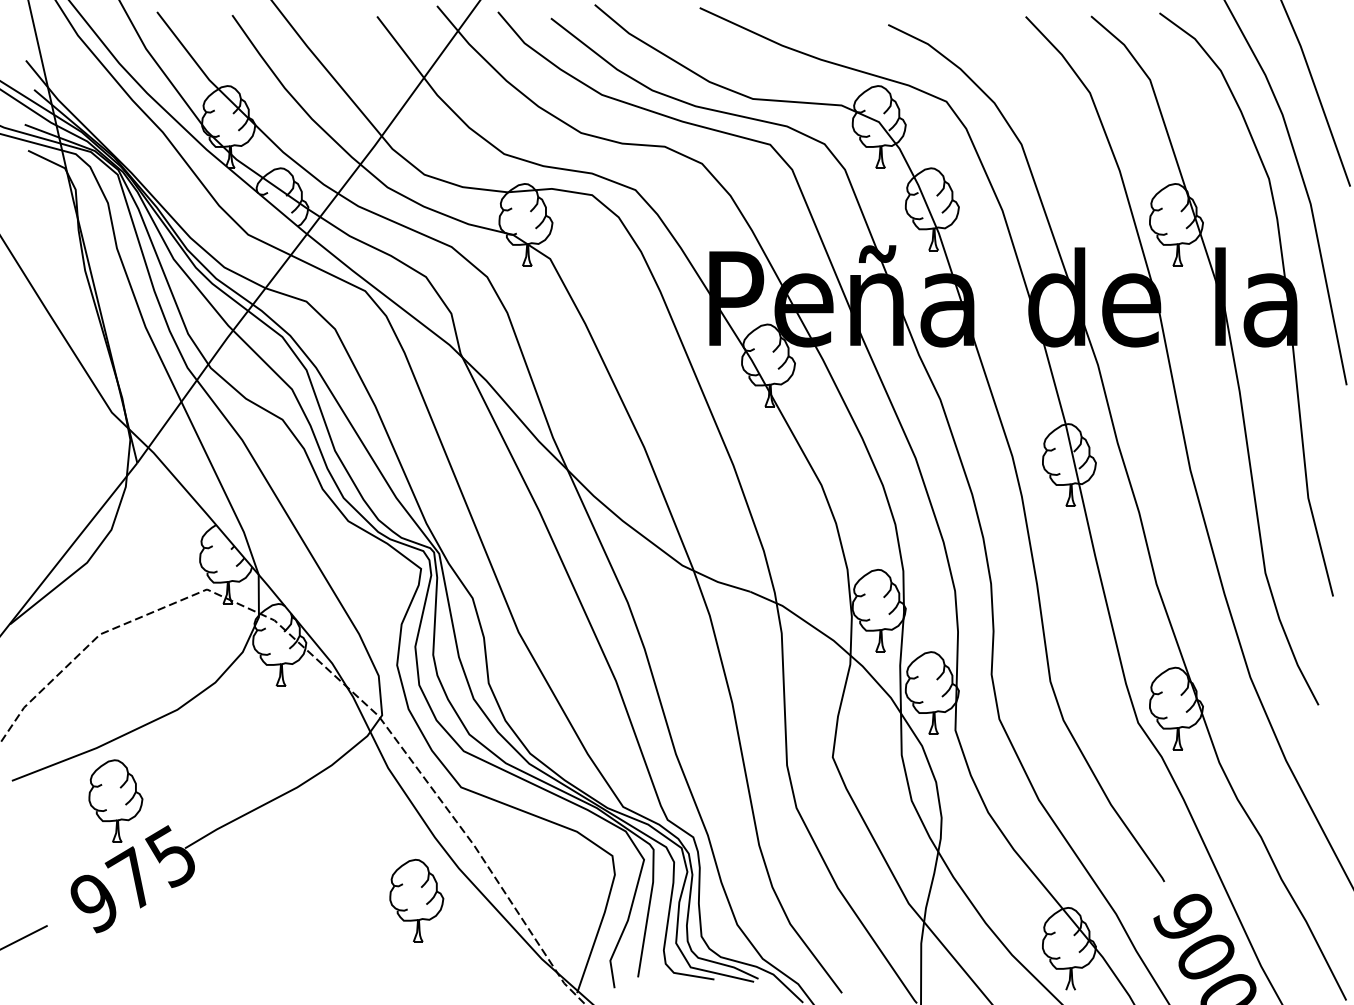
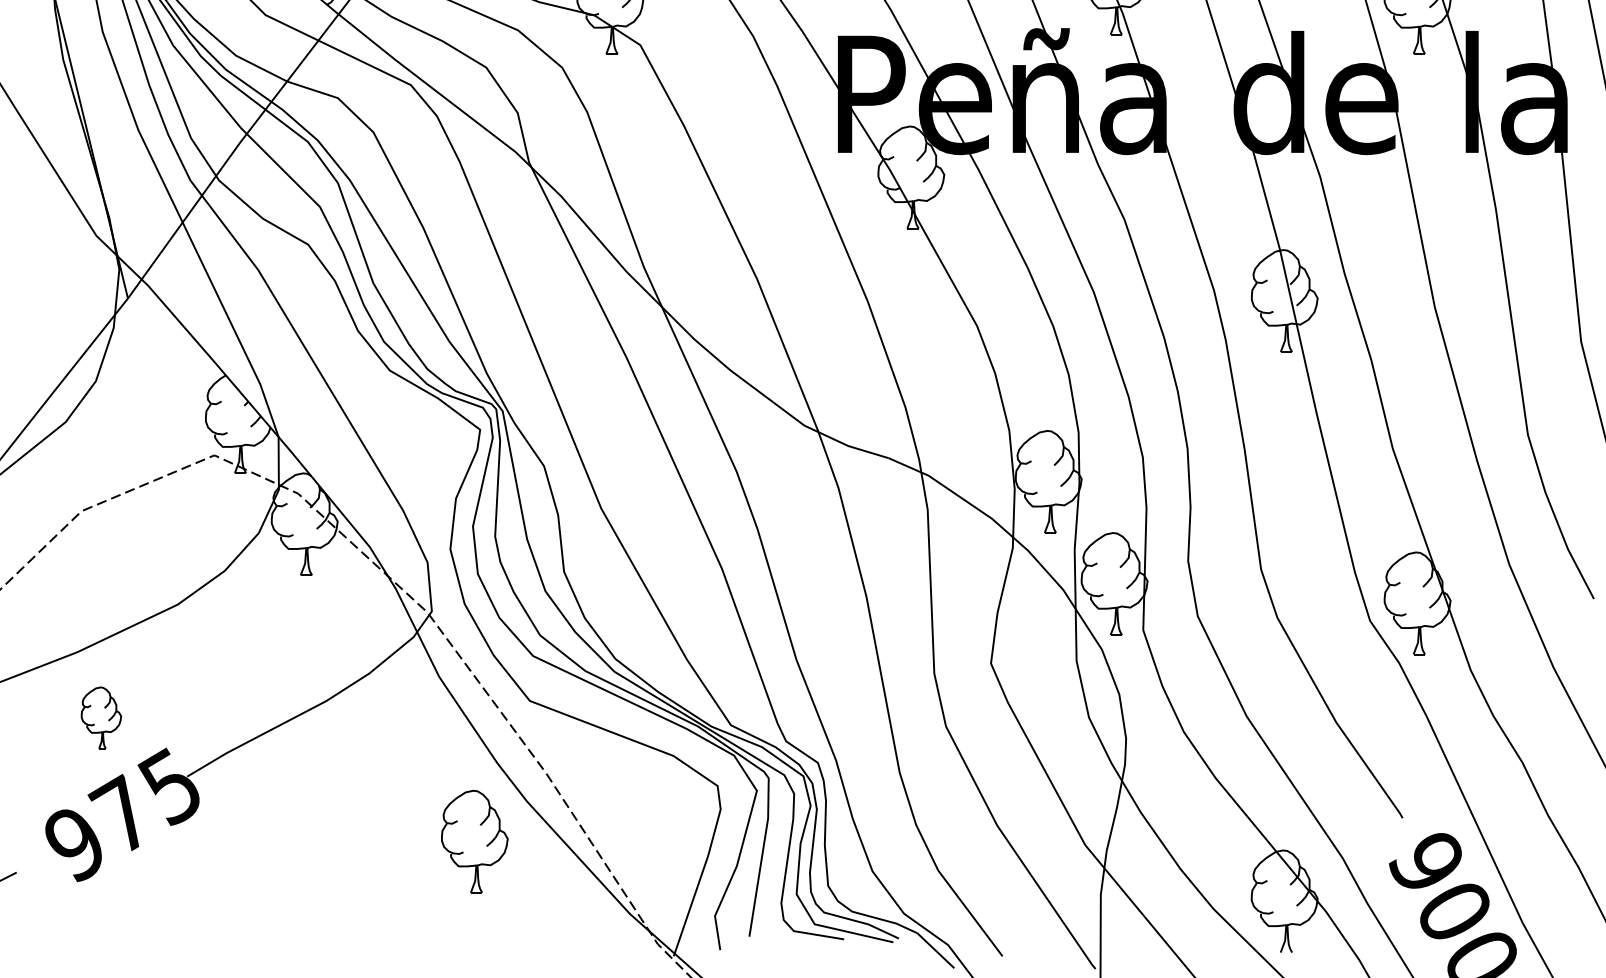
part: (115, 800) -> (100, 717), size x0.6

